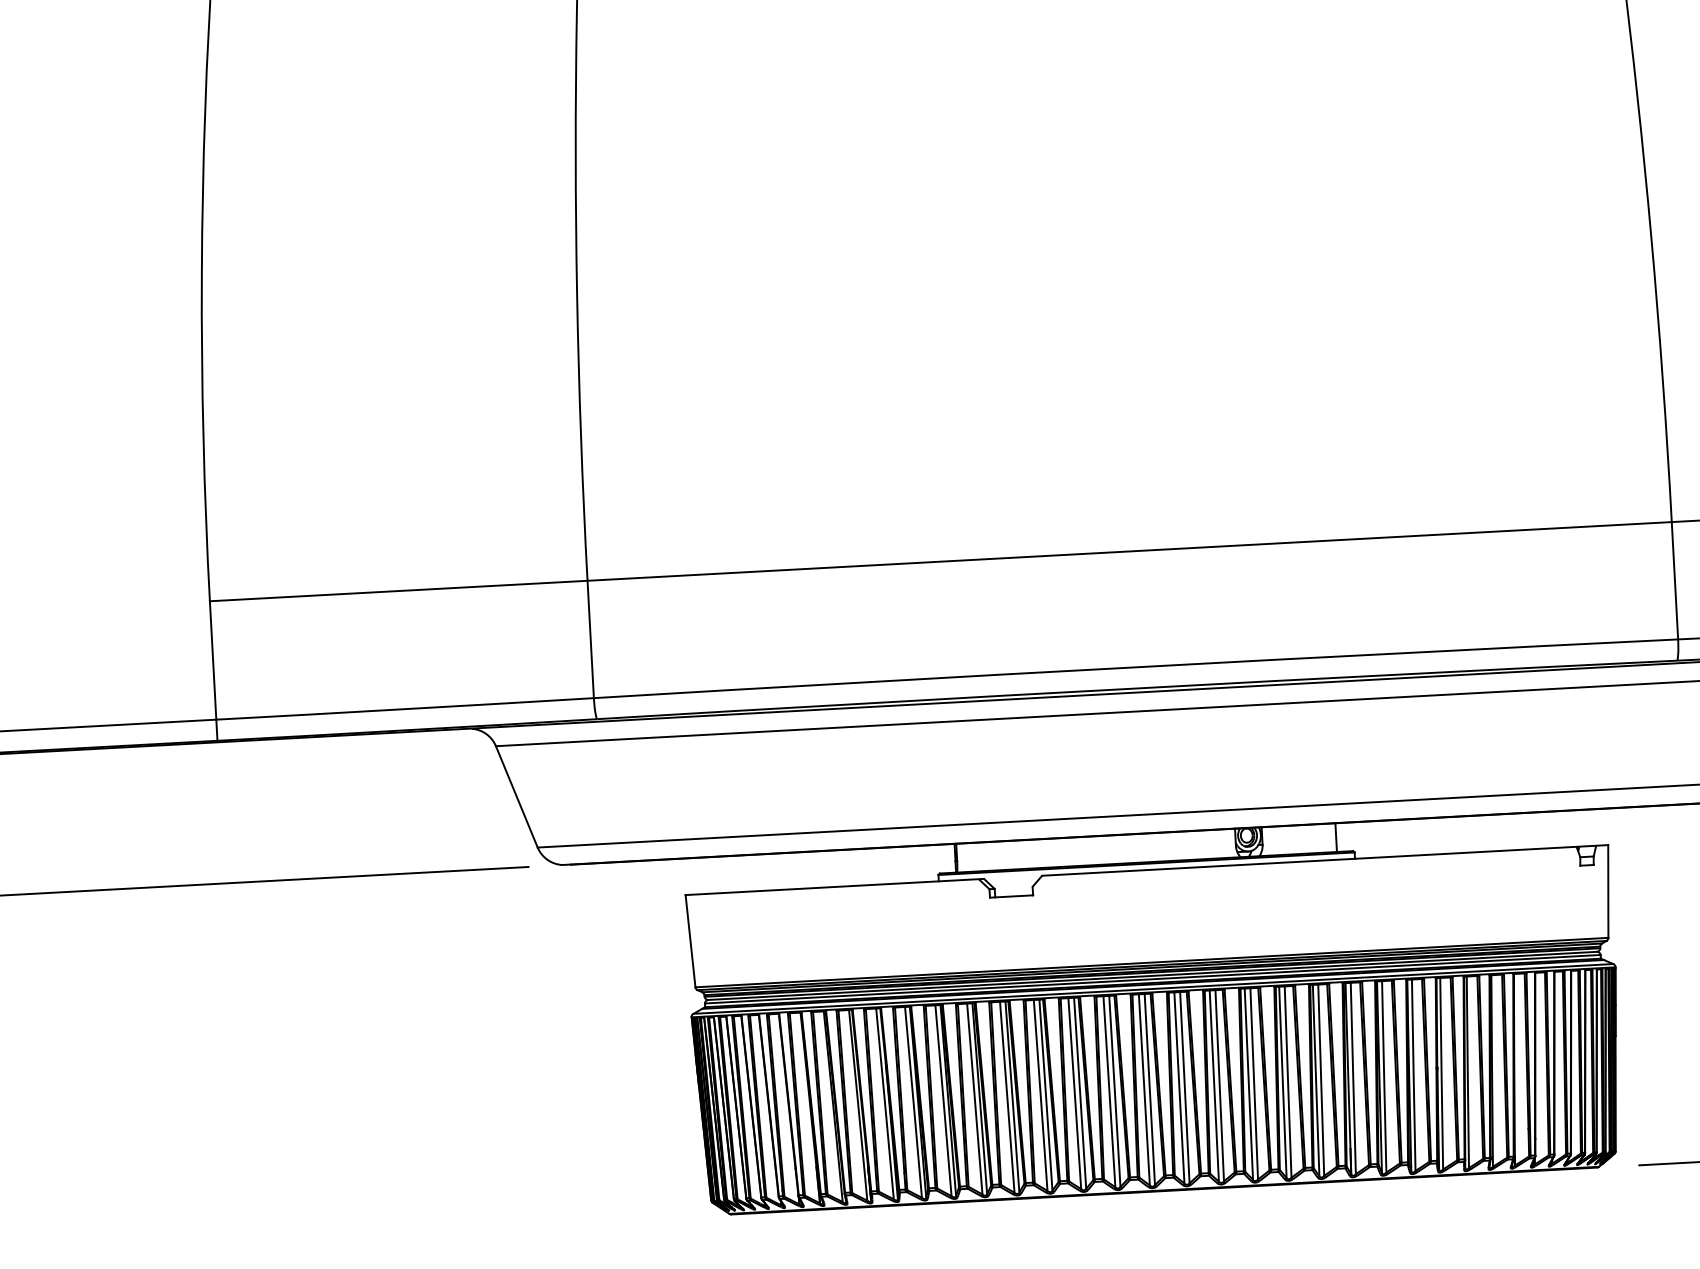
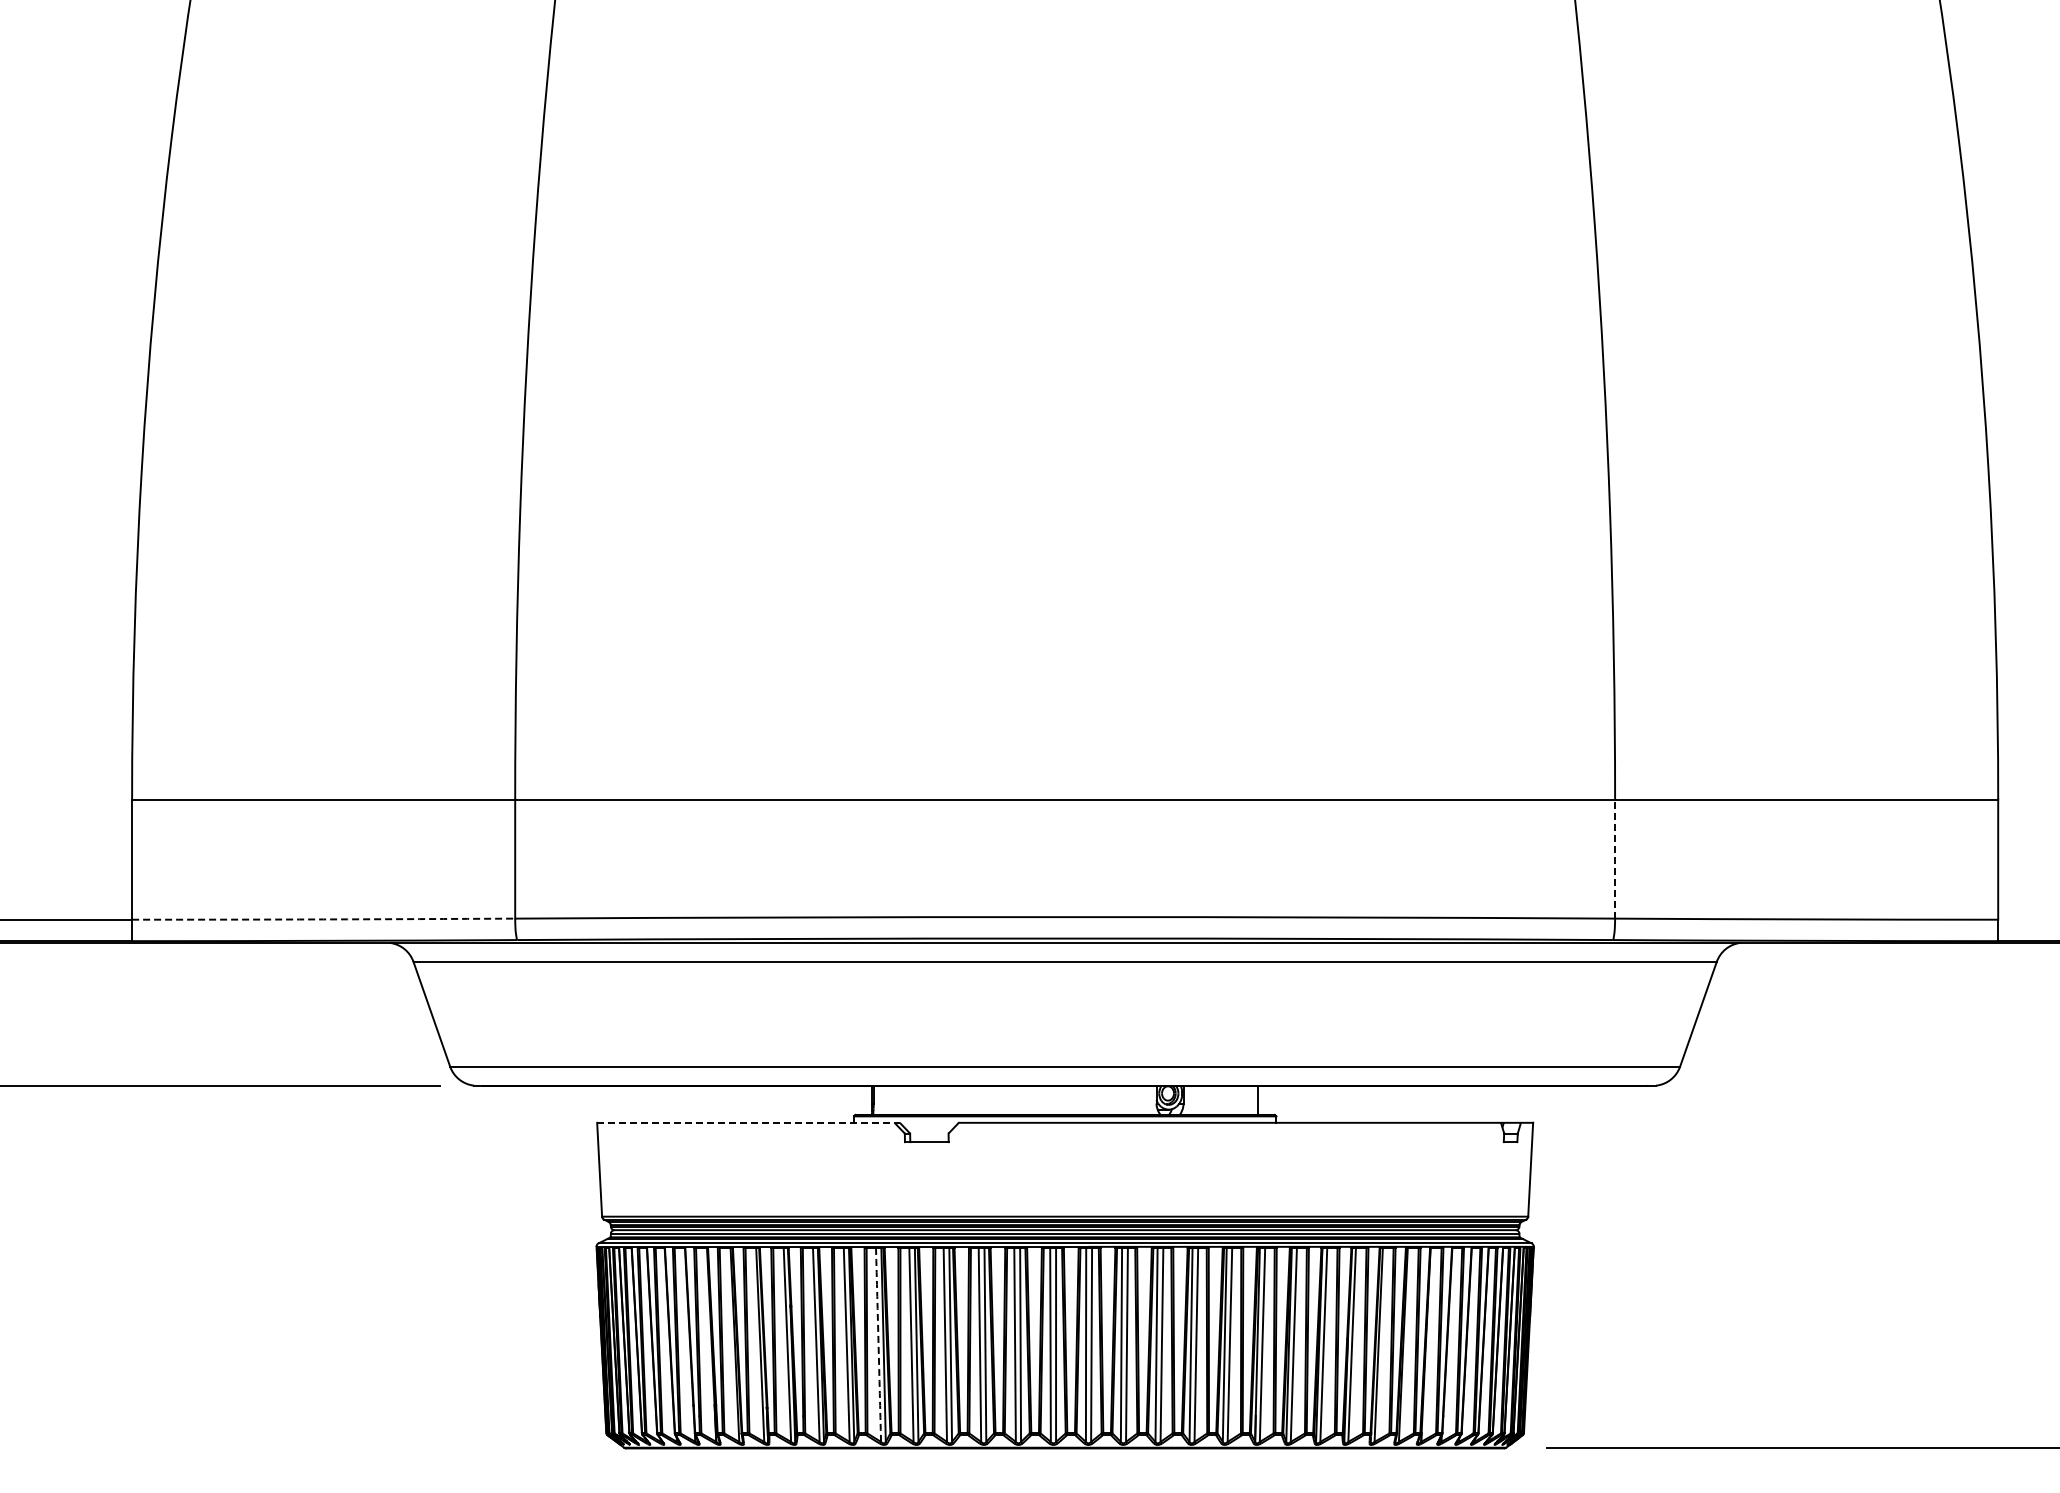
line: (1675, 581) -> (1615, 859), solid -> dashed
arc: (404, 709) -> (323, 919), solid -> dashed
line: (835, 886) -> (749, 1122), solid -> dashed
arc: (974, 1098) -> (878, 1344), solid -> dashed

